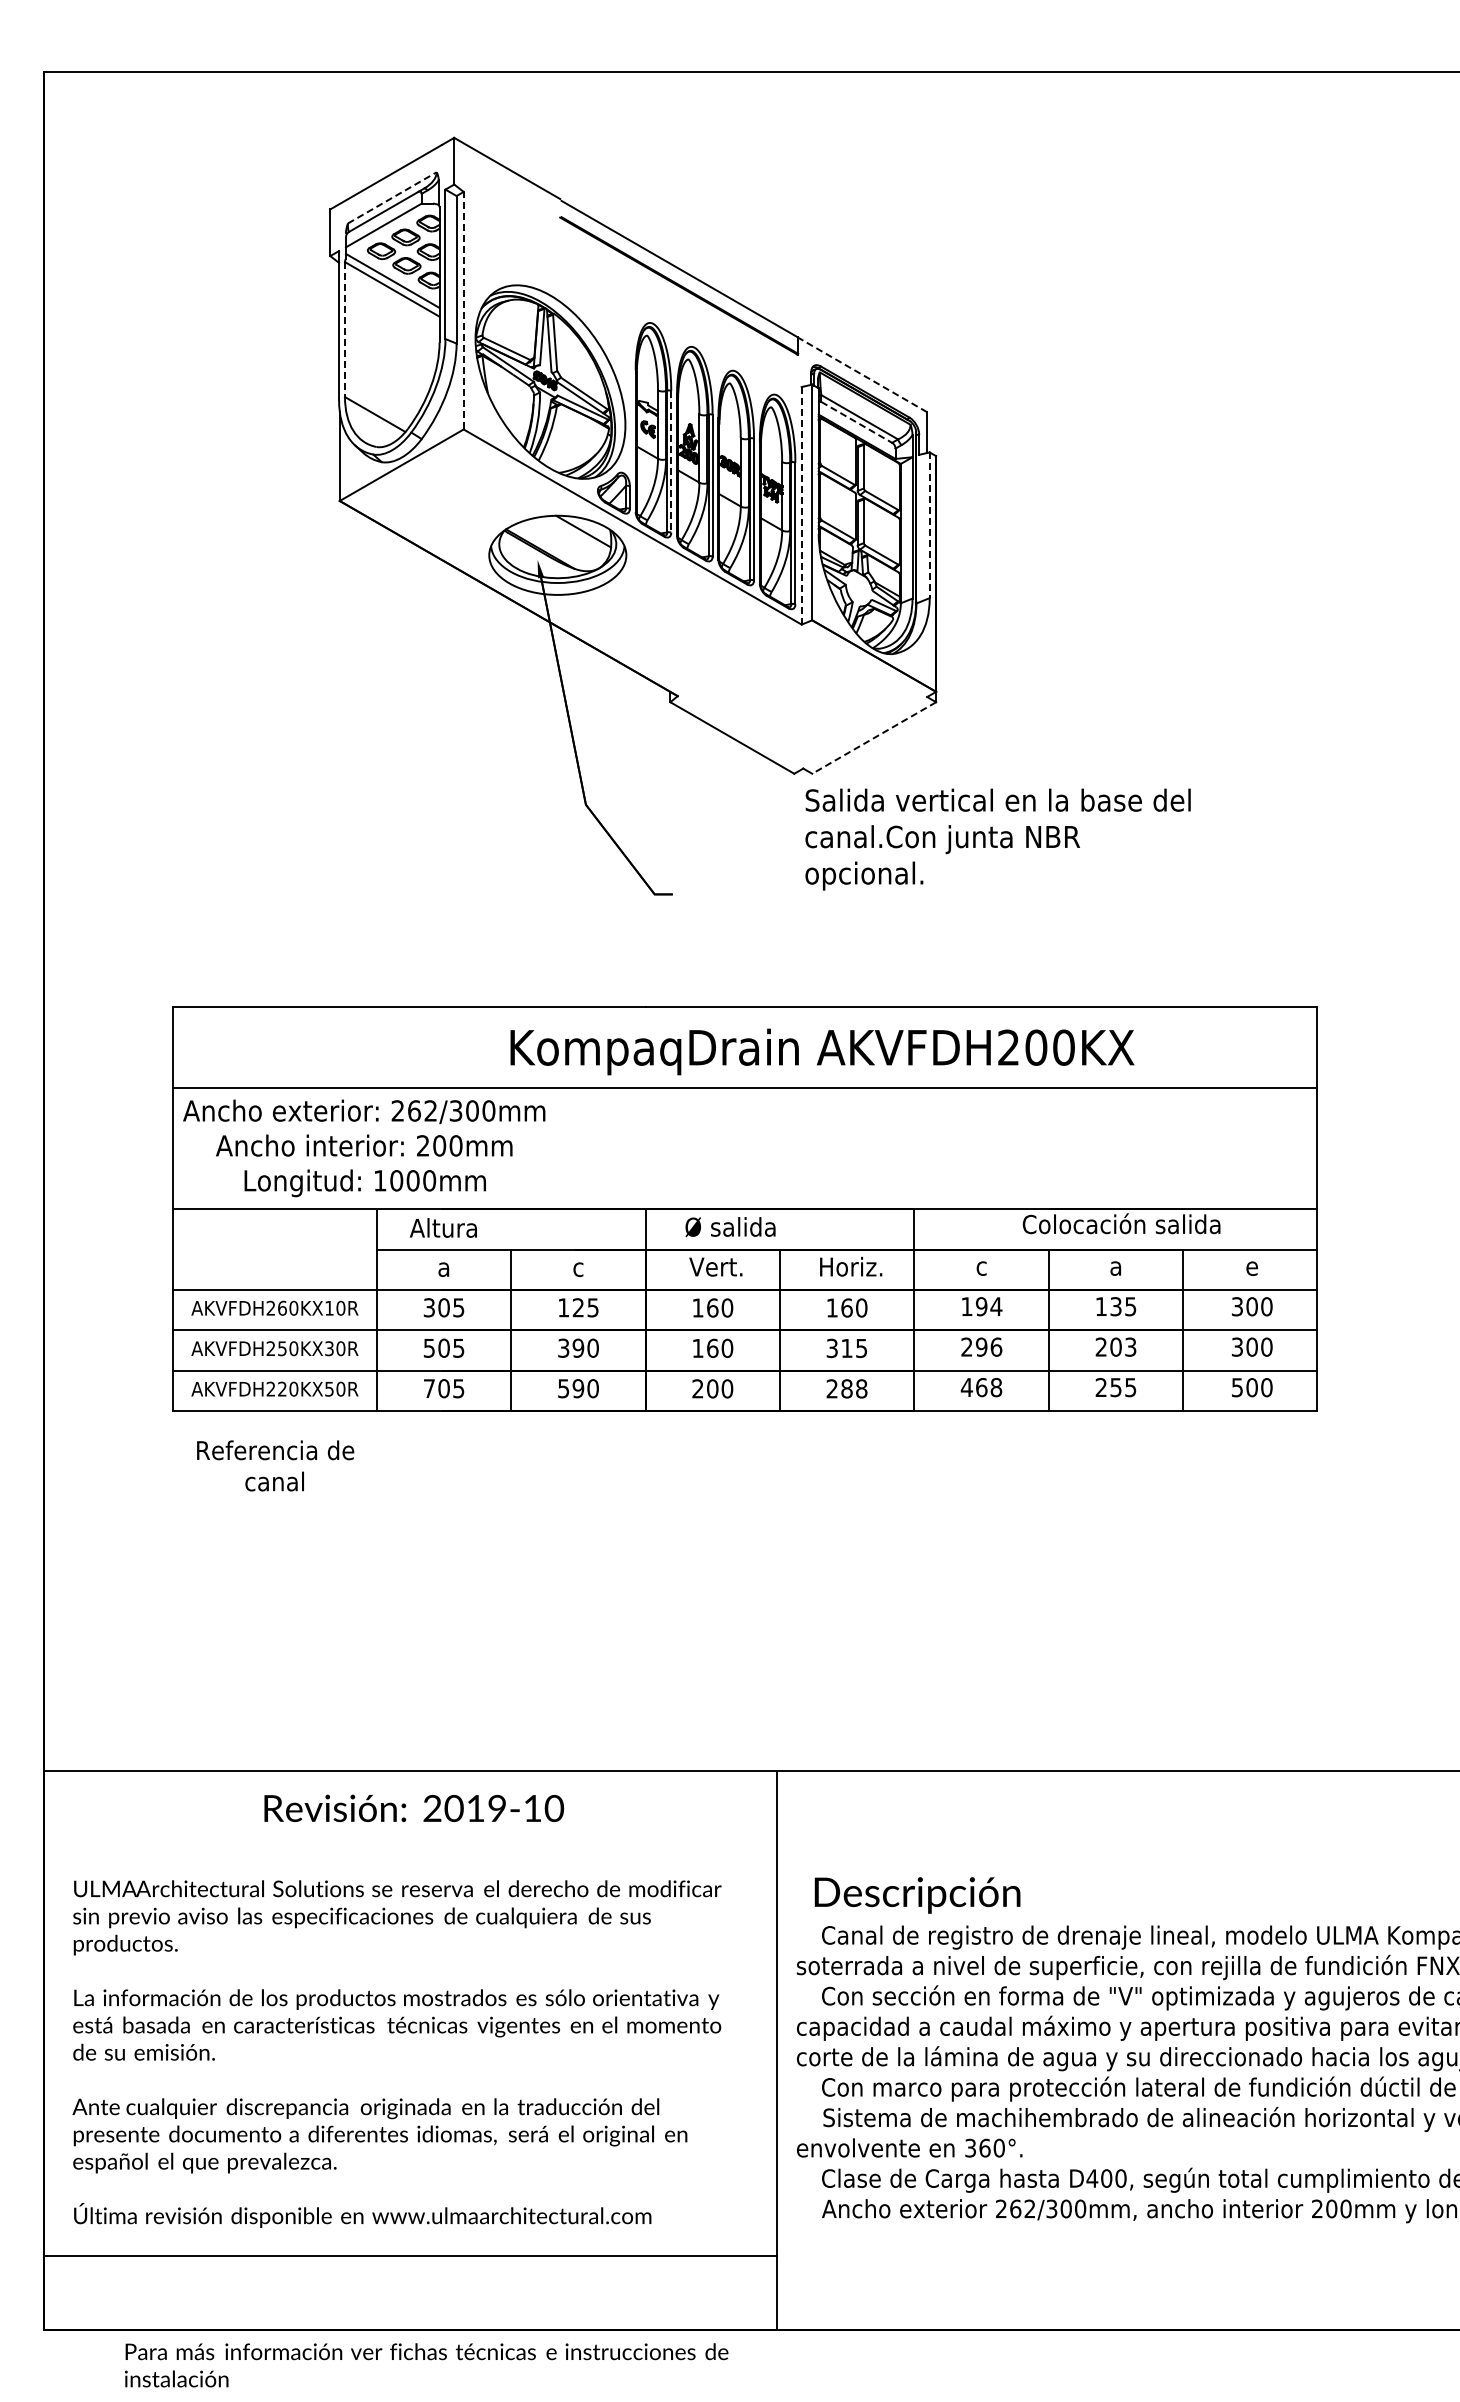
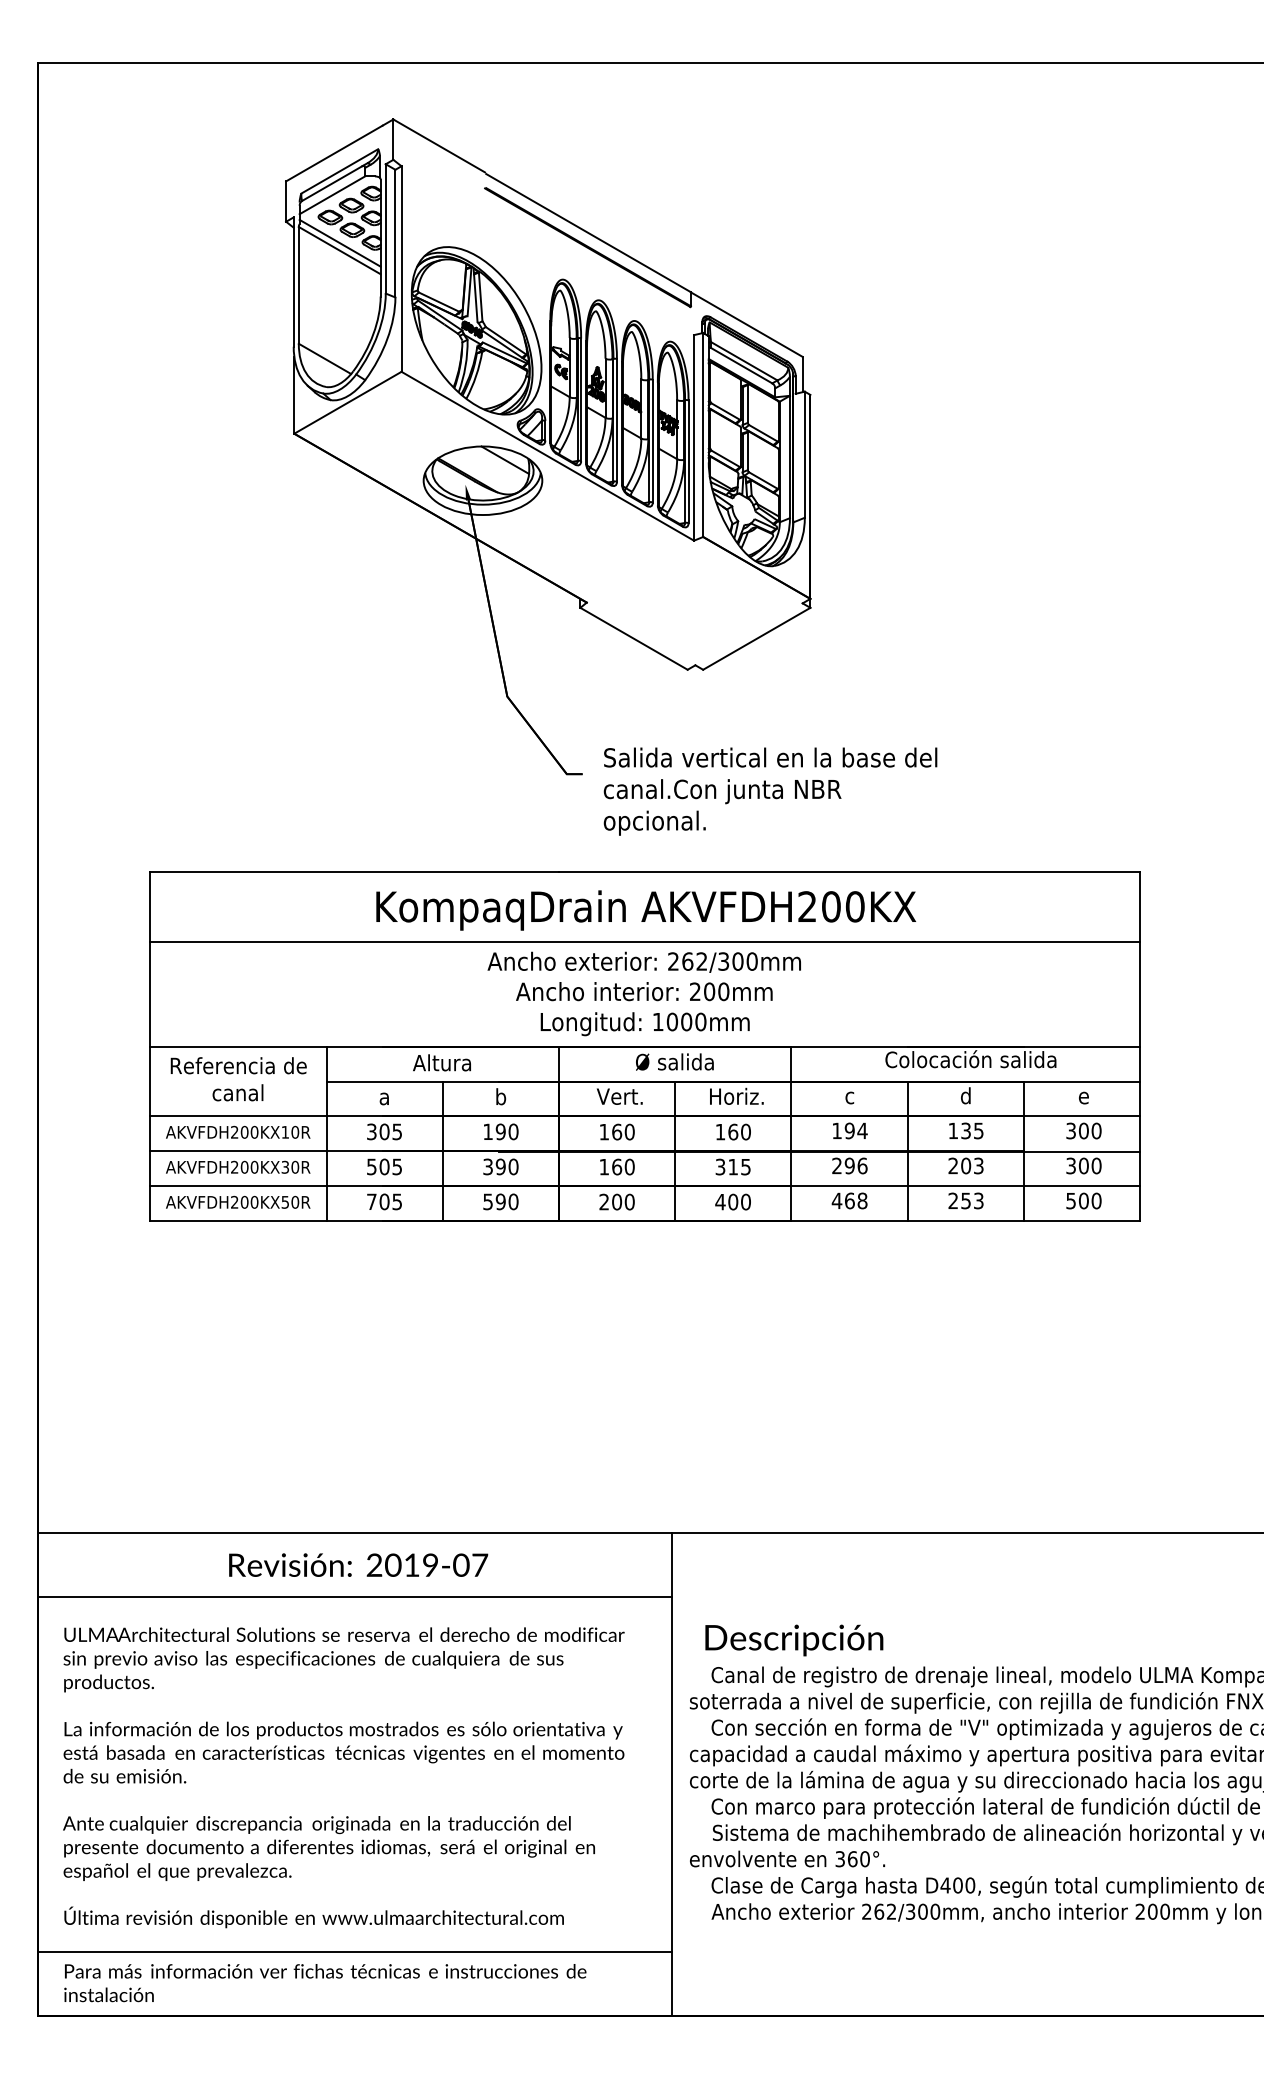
line: (392, 197) -> (339, 171), dashed -> solid
line: (463, 310) -> (401, 268), dashed -> solid
line: (345, 330) -> (299, 286), dashed -> solid
line: (862, 374) -> (746, 324), dashed -> solid
line: (856, 422) -> (741, 365), dashed -> solid
line: (671, 461) -> (581, 399), dashed -> solid
line: (801, 505) -> (693, 437), dashed -> solid
line: (929, 525) -> (804, 454), dashed -> solid
line: (874, 738) -> (757, 639), dashed -> solid
text: (997, 839) -> (770, 791), moved
text: (822, 1051) -> (646, 910), moved
text: (364, 1148) -> (644, 994), moved
text: (442, 1227) -> (441, 1062), moved
text: (730, 1227) -> (674, 1062), moved
text: (1115, 1265) -> (965, 1095), a -> d
text: (578, 1266) -> (500, 1096), c -> b
text: (282, 1307) -> (244, 1131), AKVFDH260KX10R -> AKVFDH200KX10R
text: (585, 1307) -> (506, 1131), 125 -> 190
text: (282, 1348) -> (244, 1167), AKVFDH250KX30R -> AKVFDH200KX30R
text: (1130, 1387) -> (978, 1200), 255 -> 253
text: (282, 1388) -> (244, 1201), AKVFDH220KX50R -> AKVFDH200KX50R
text: (846, 1388) -> (732, 1201), 288 -> 400
text: (275, 1465) -> (238, 1078), moved
text: (543, 1808) -> (470, 1565), 2019-10 -> 2019-07
line: (409, 1845) -> (354, 1597), added
text: (426, 2365) -> (325, 1983), moved

